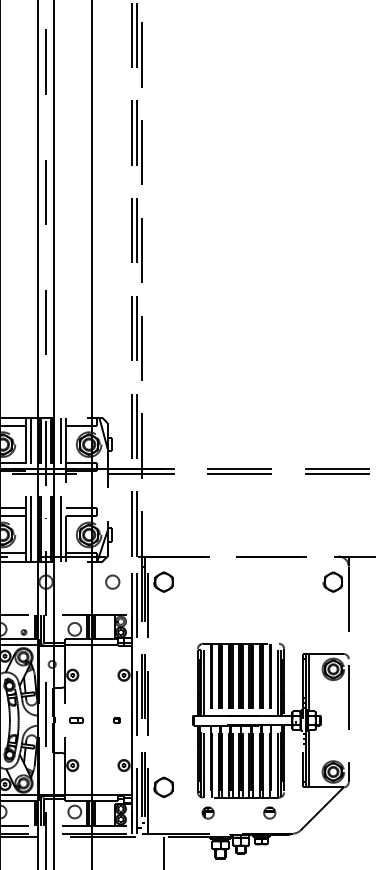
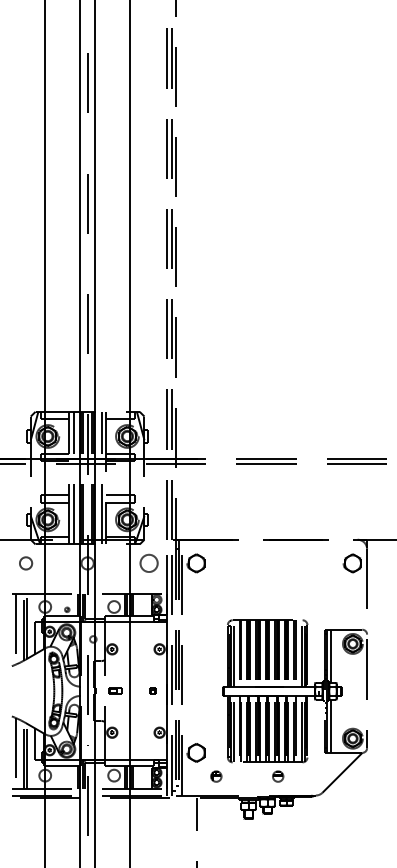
circle: (113, 582) -> (149, 563), size x1.4
part: (208, 812) -> (216, 776), moved
part: (270, 812) -> (278, 776), moved

